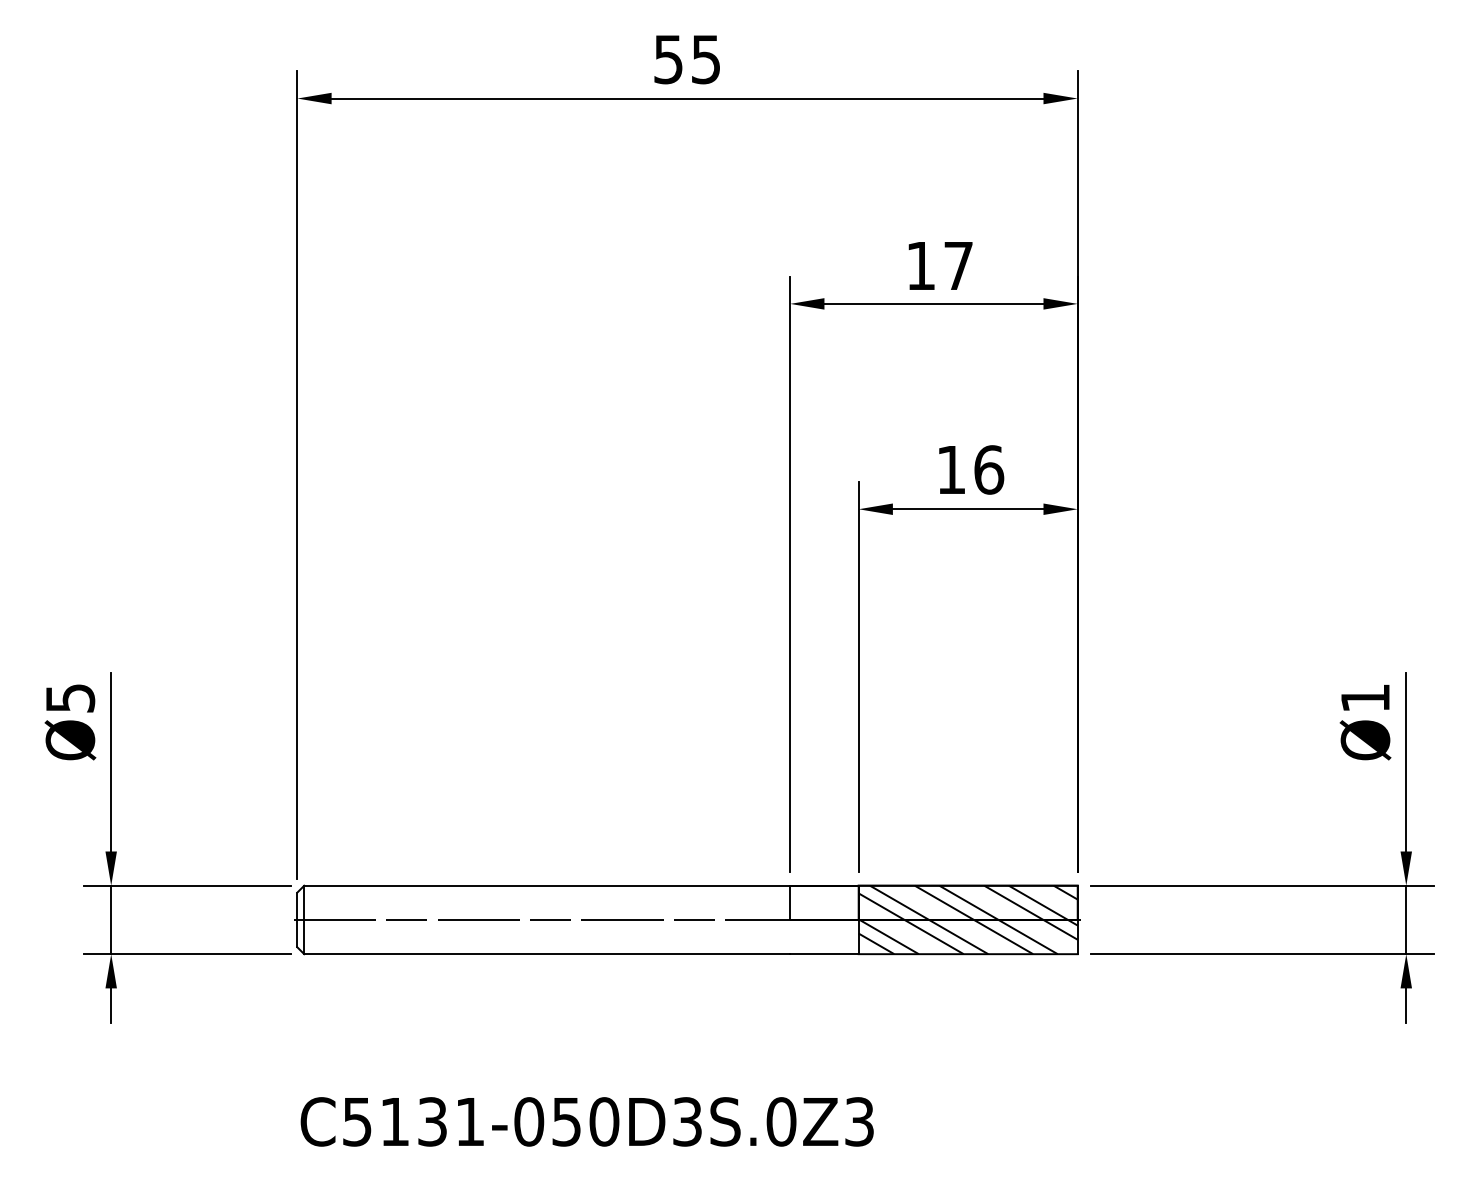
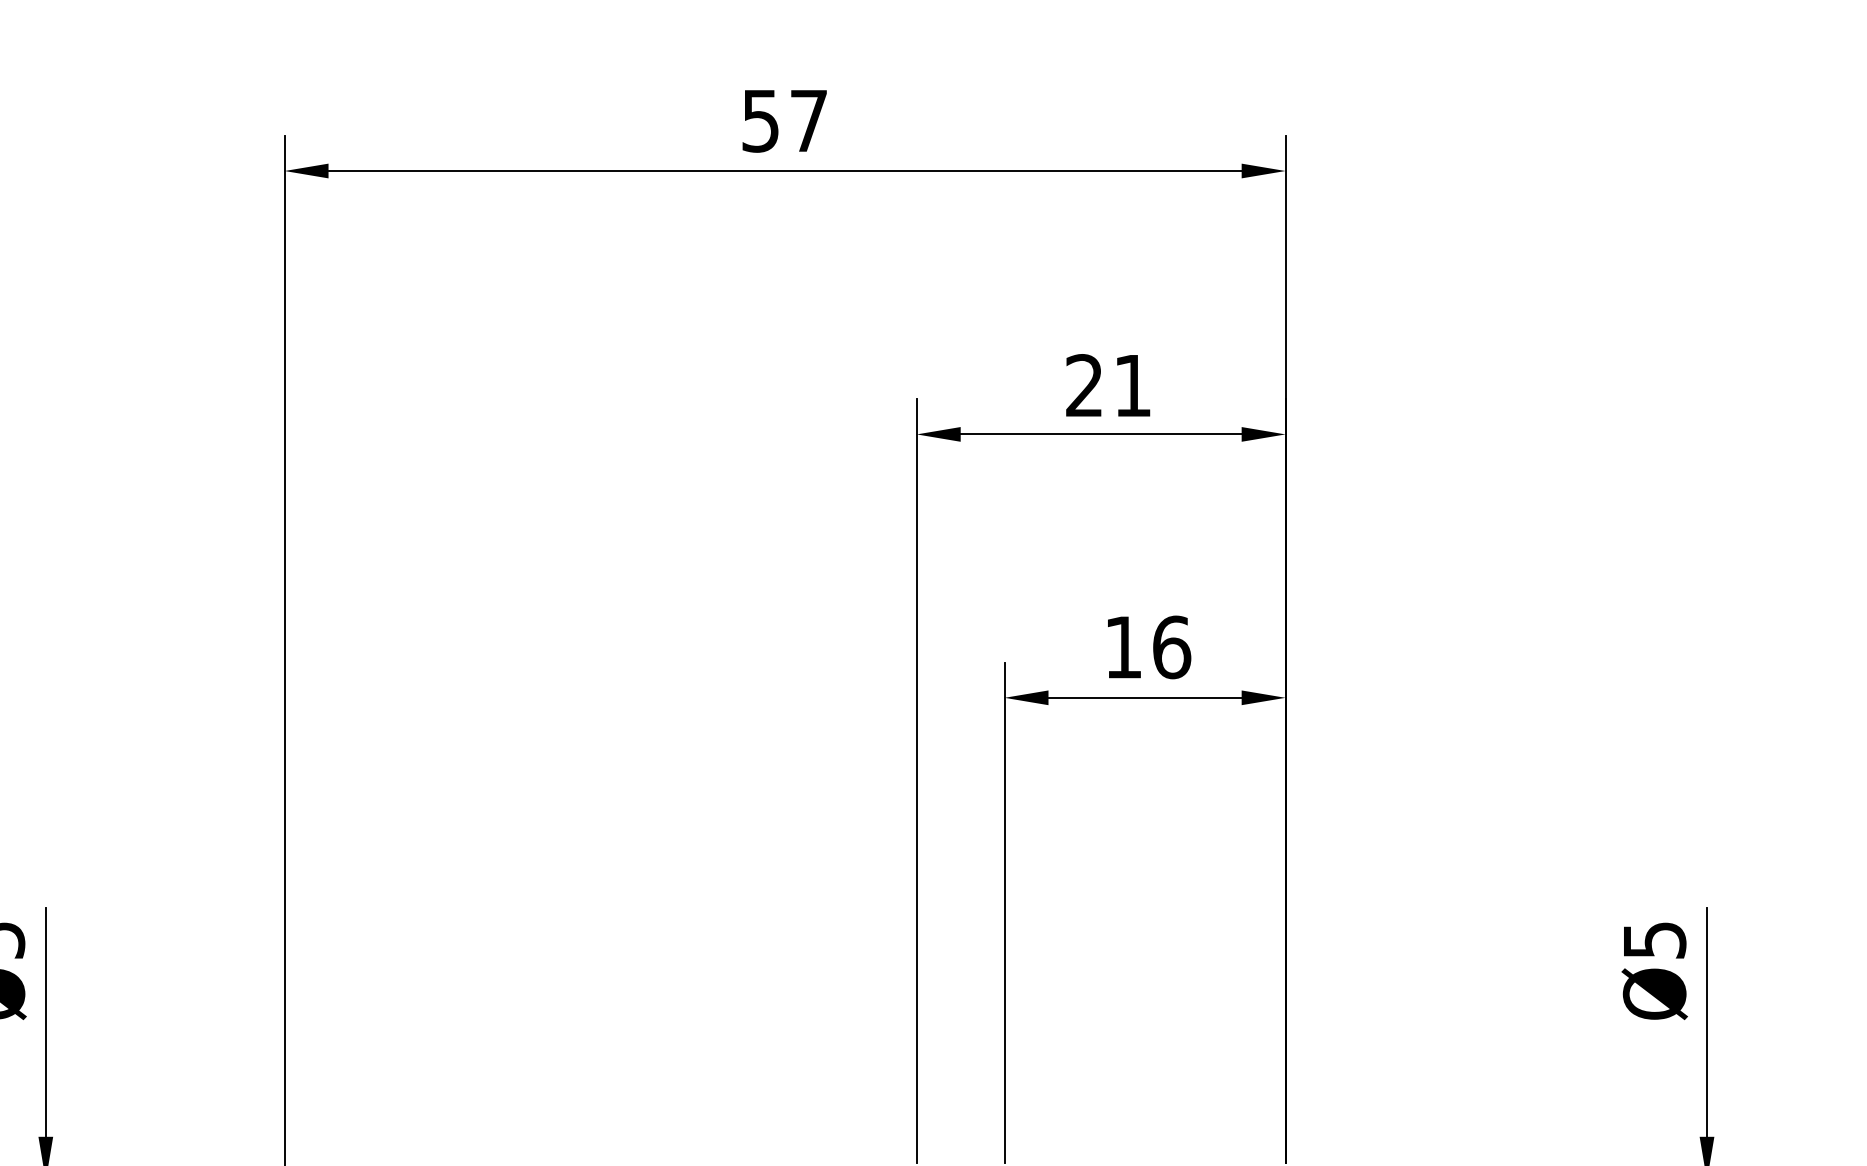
text: (706, 59) -> (809, 120), 55 -> 57
text: (939, 265) -> (1108, 385), 17 -> 21
text: (1365, 698) -> (1654, 940), Ø1 -> Ø5

